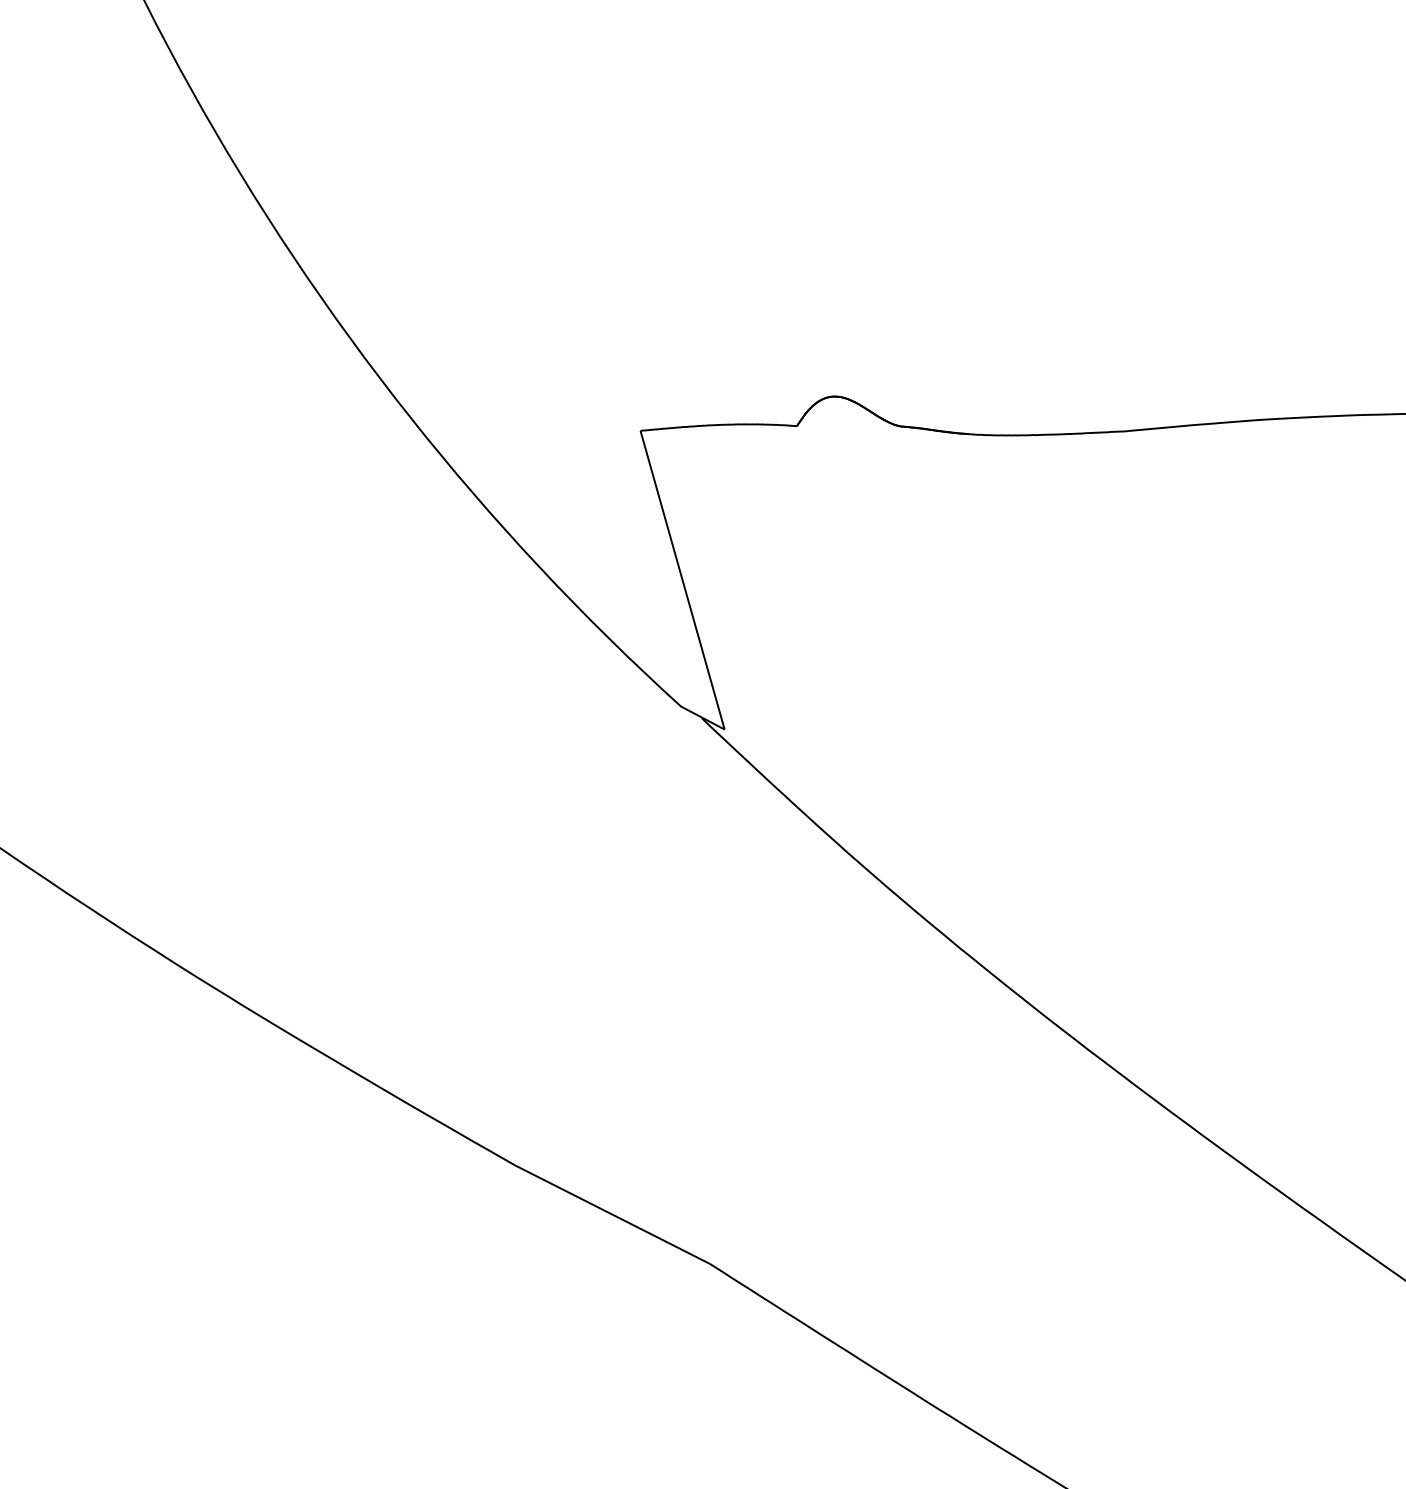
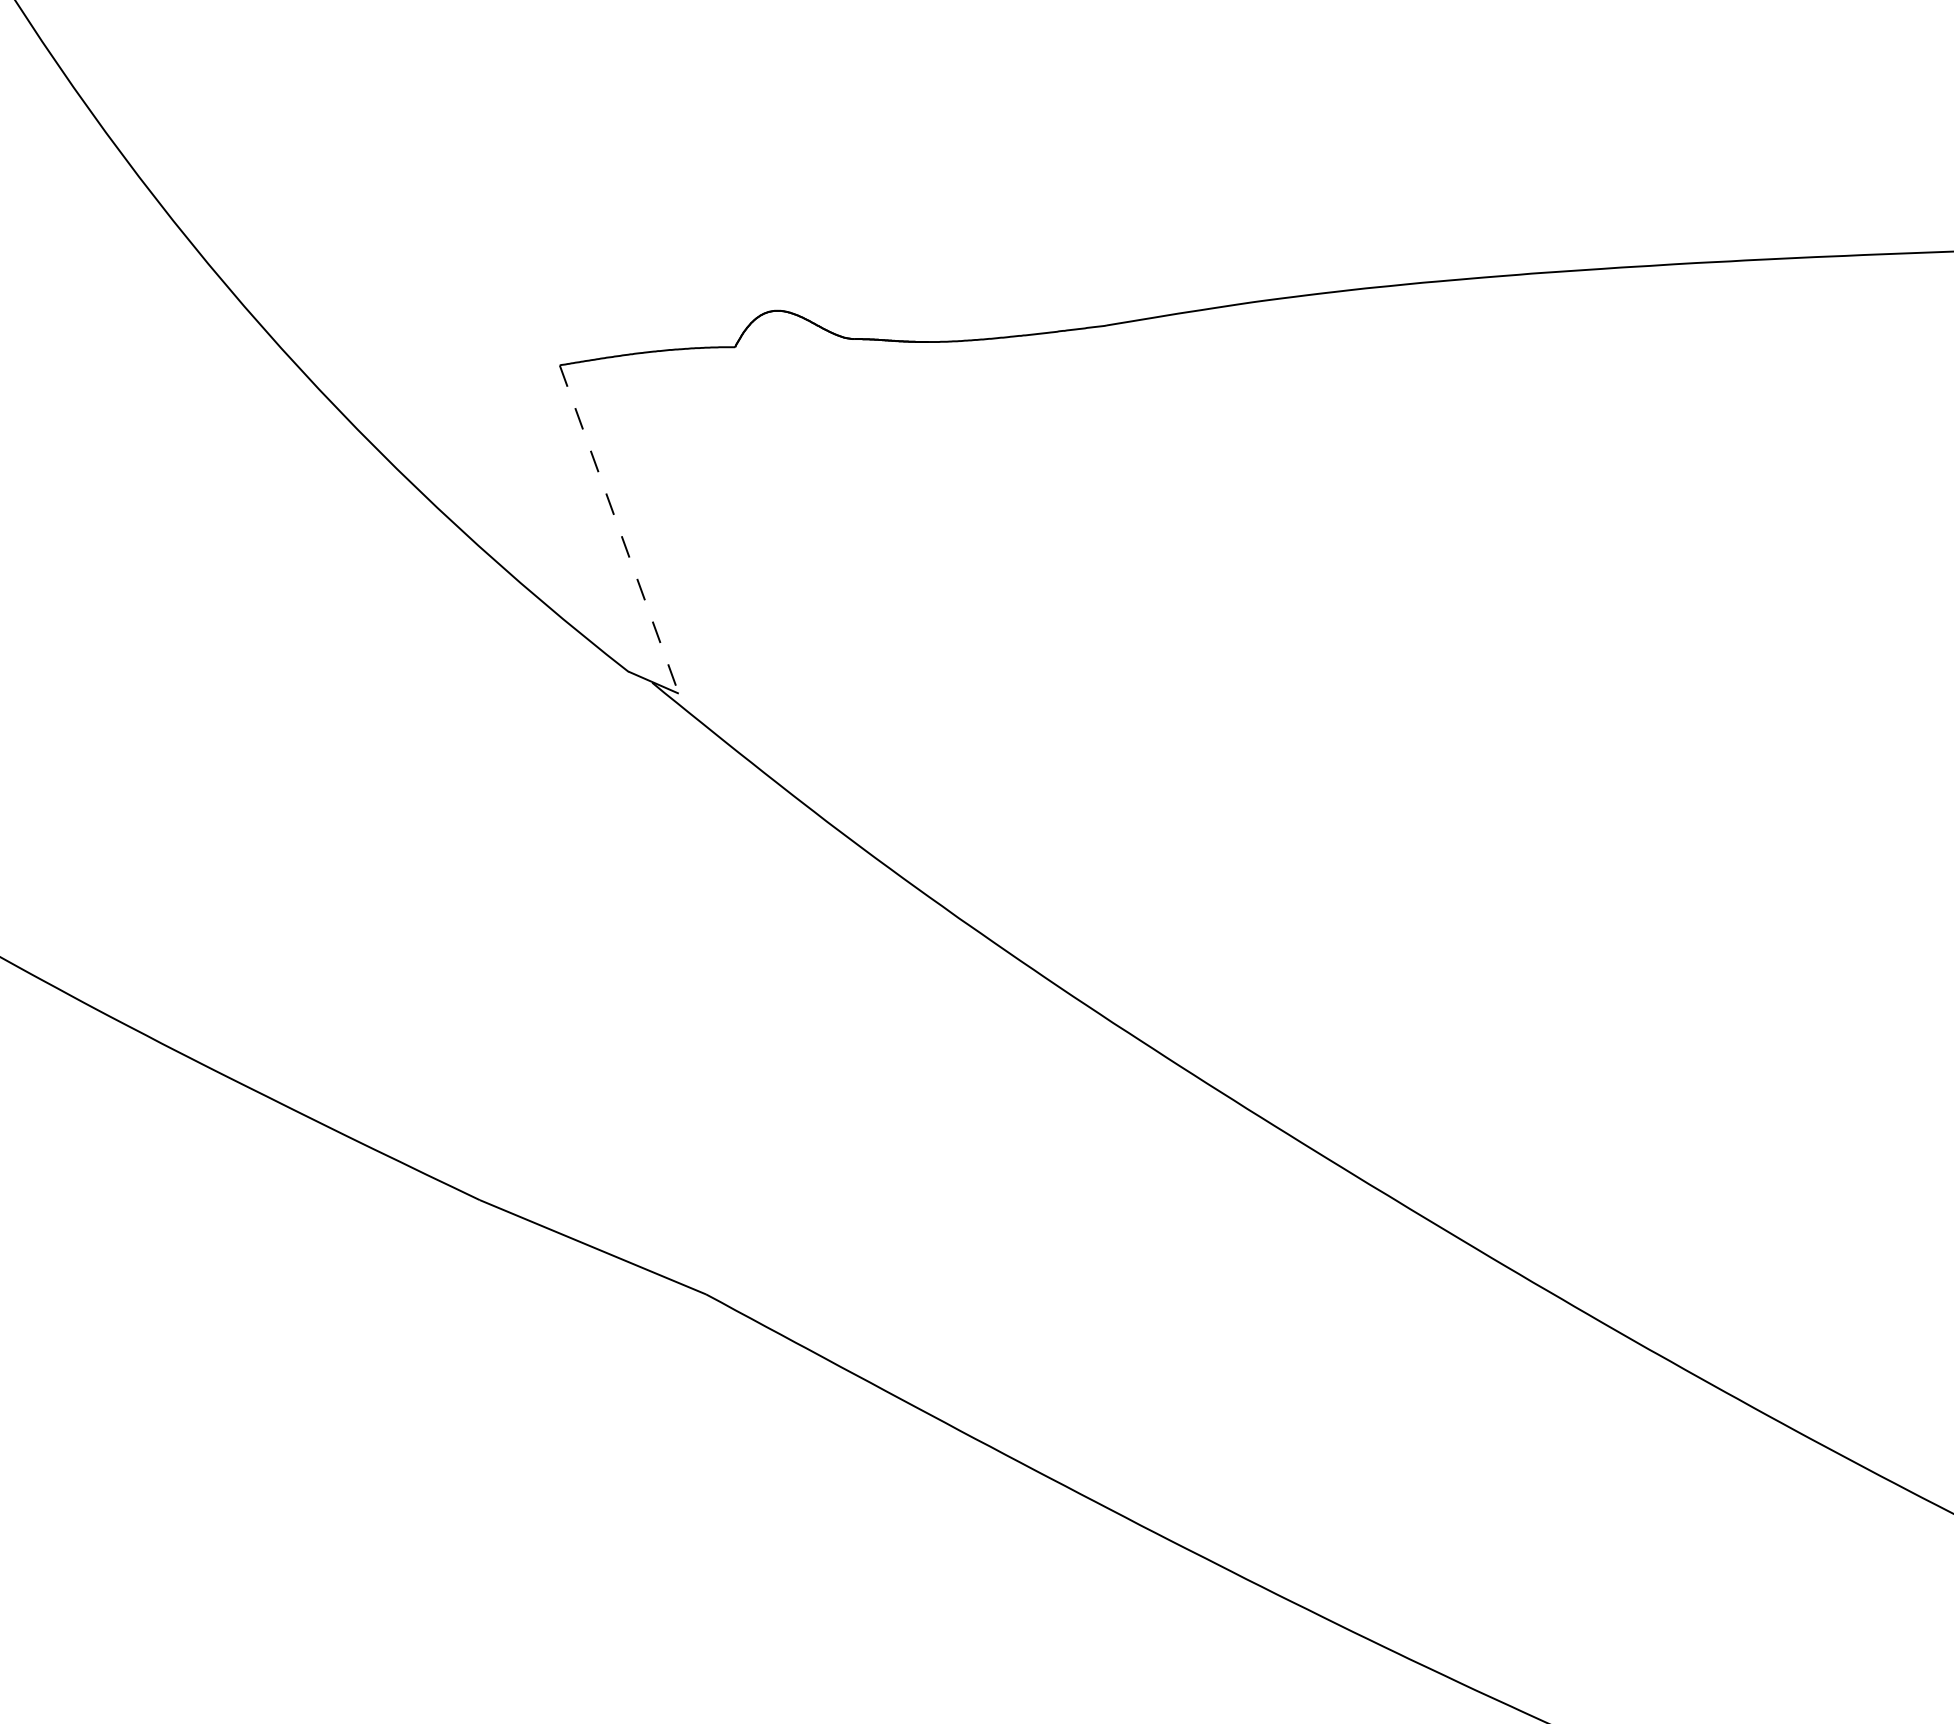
line: (682, 580) -> (619, 529), solid -> dashed

